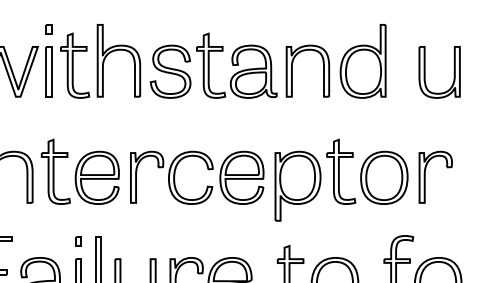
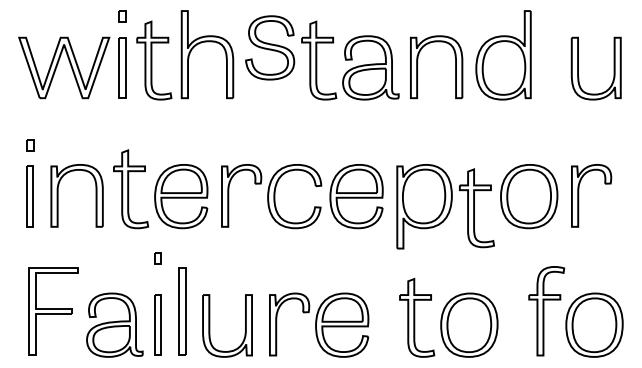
part: (170, 71) -> (270, 47), moved
part: (340, 172) -> (476, 208), moved
part: (77, 241) -> (157, 258), moved

